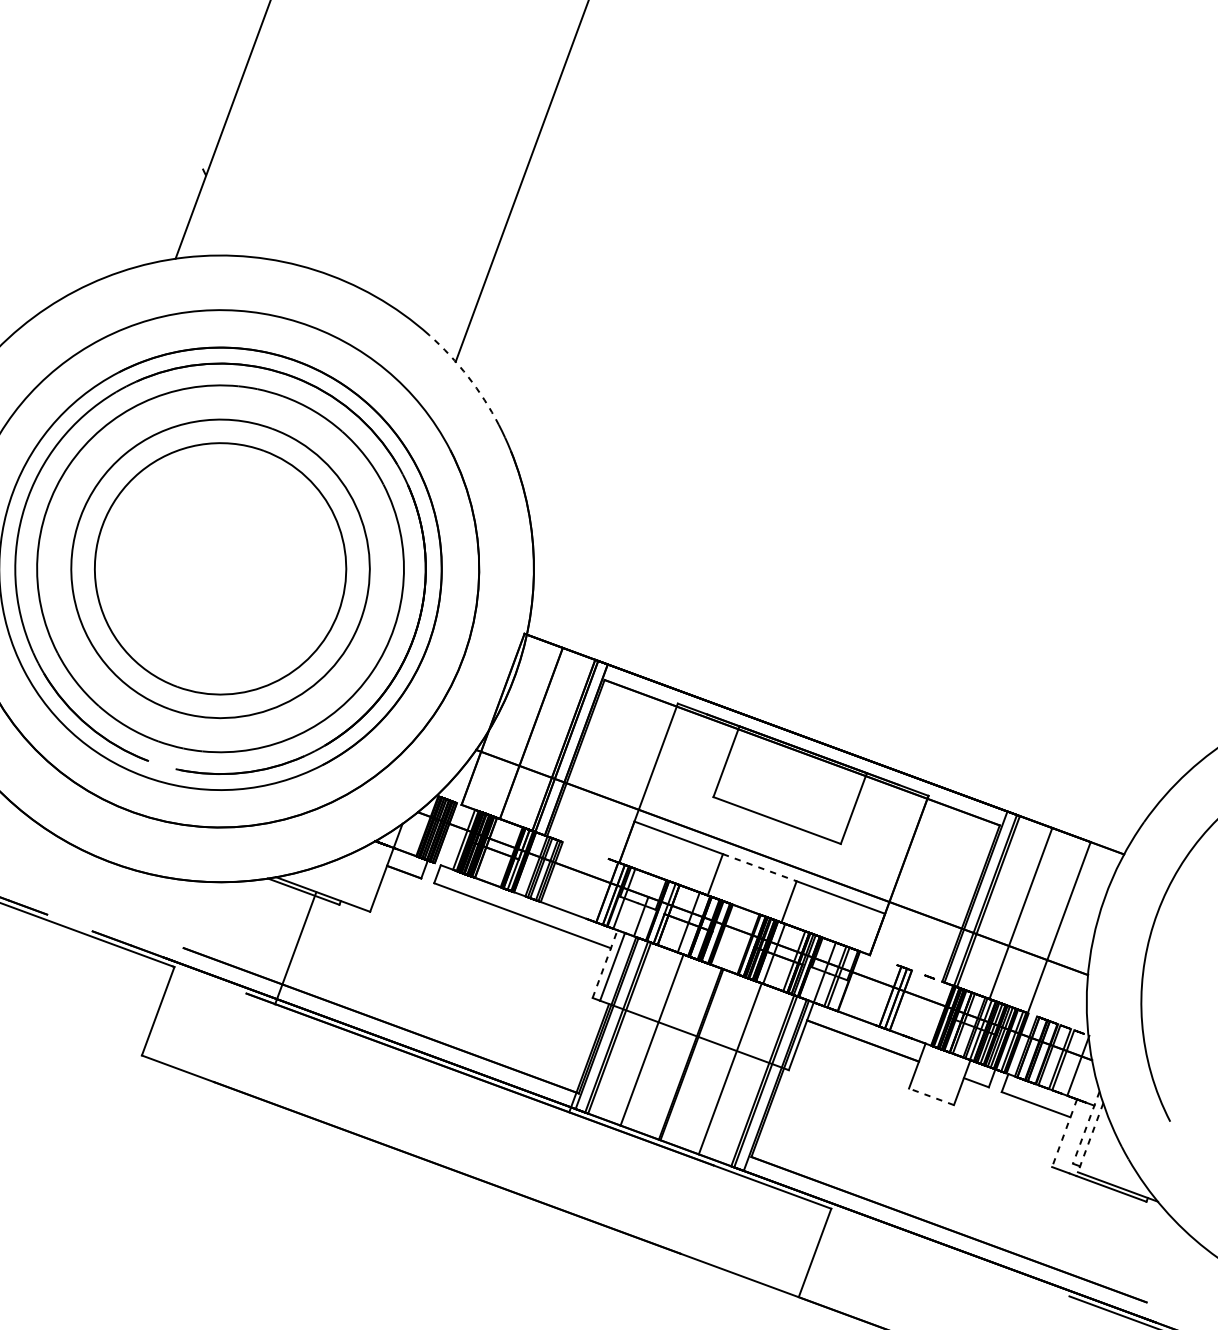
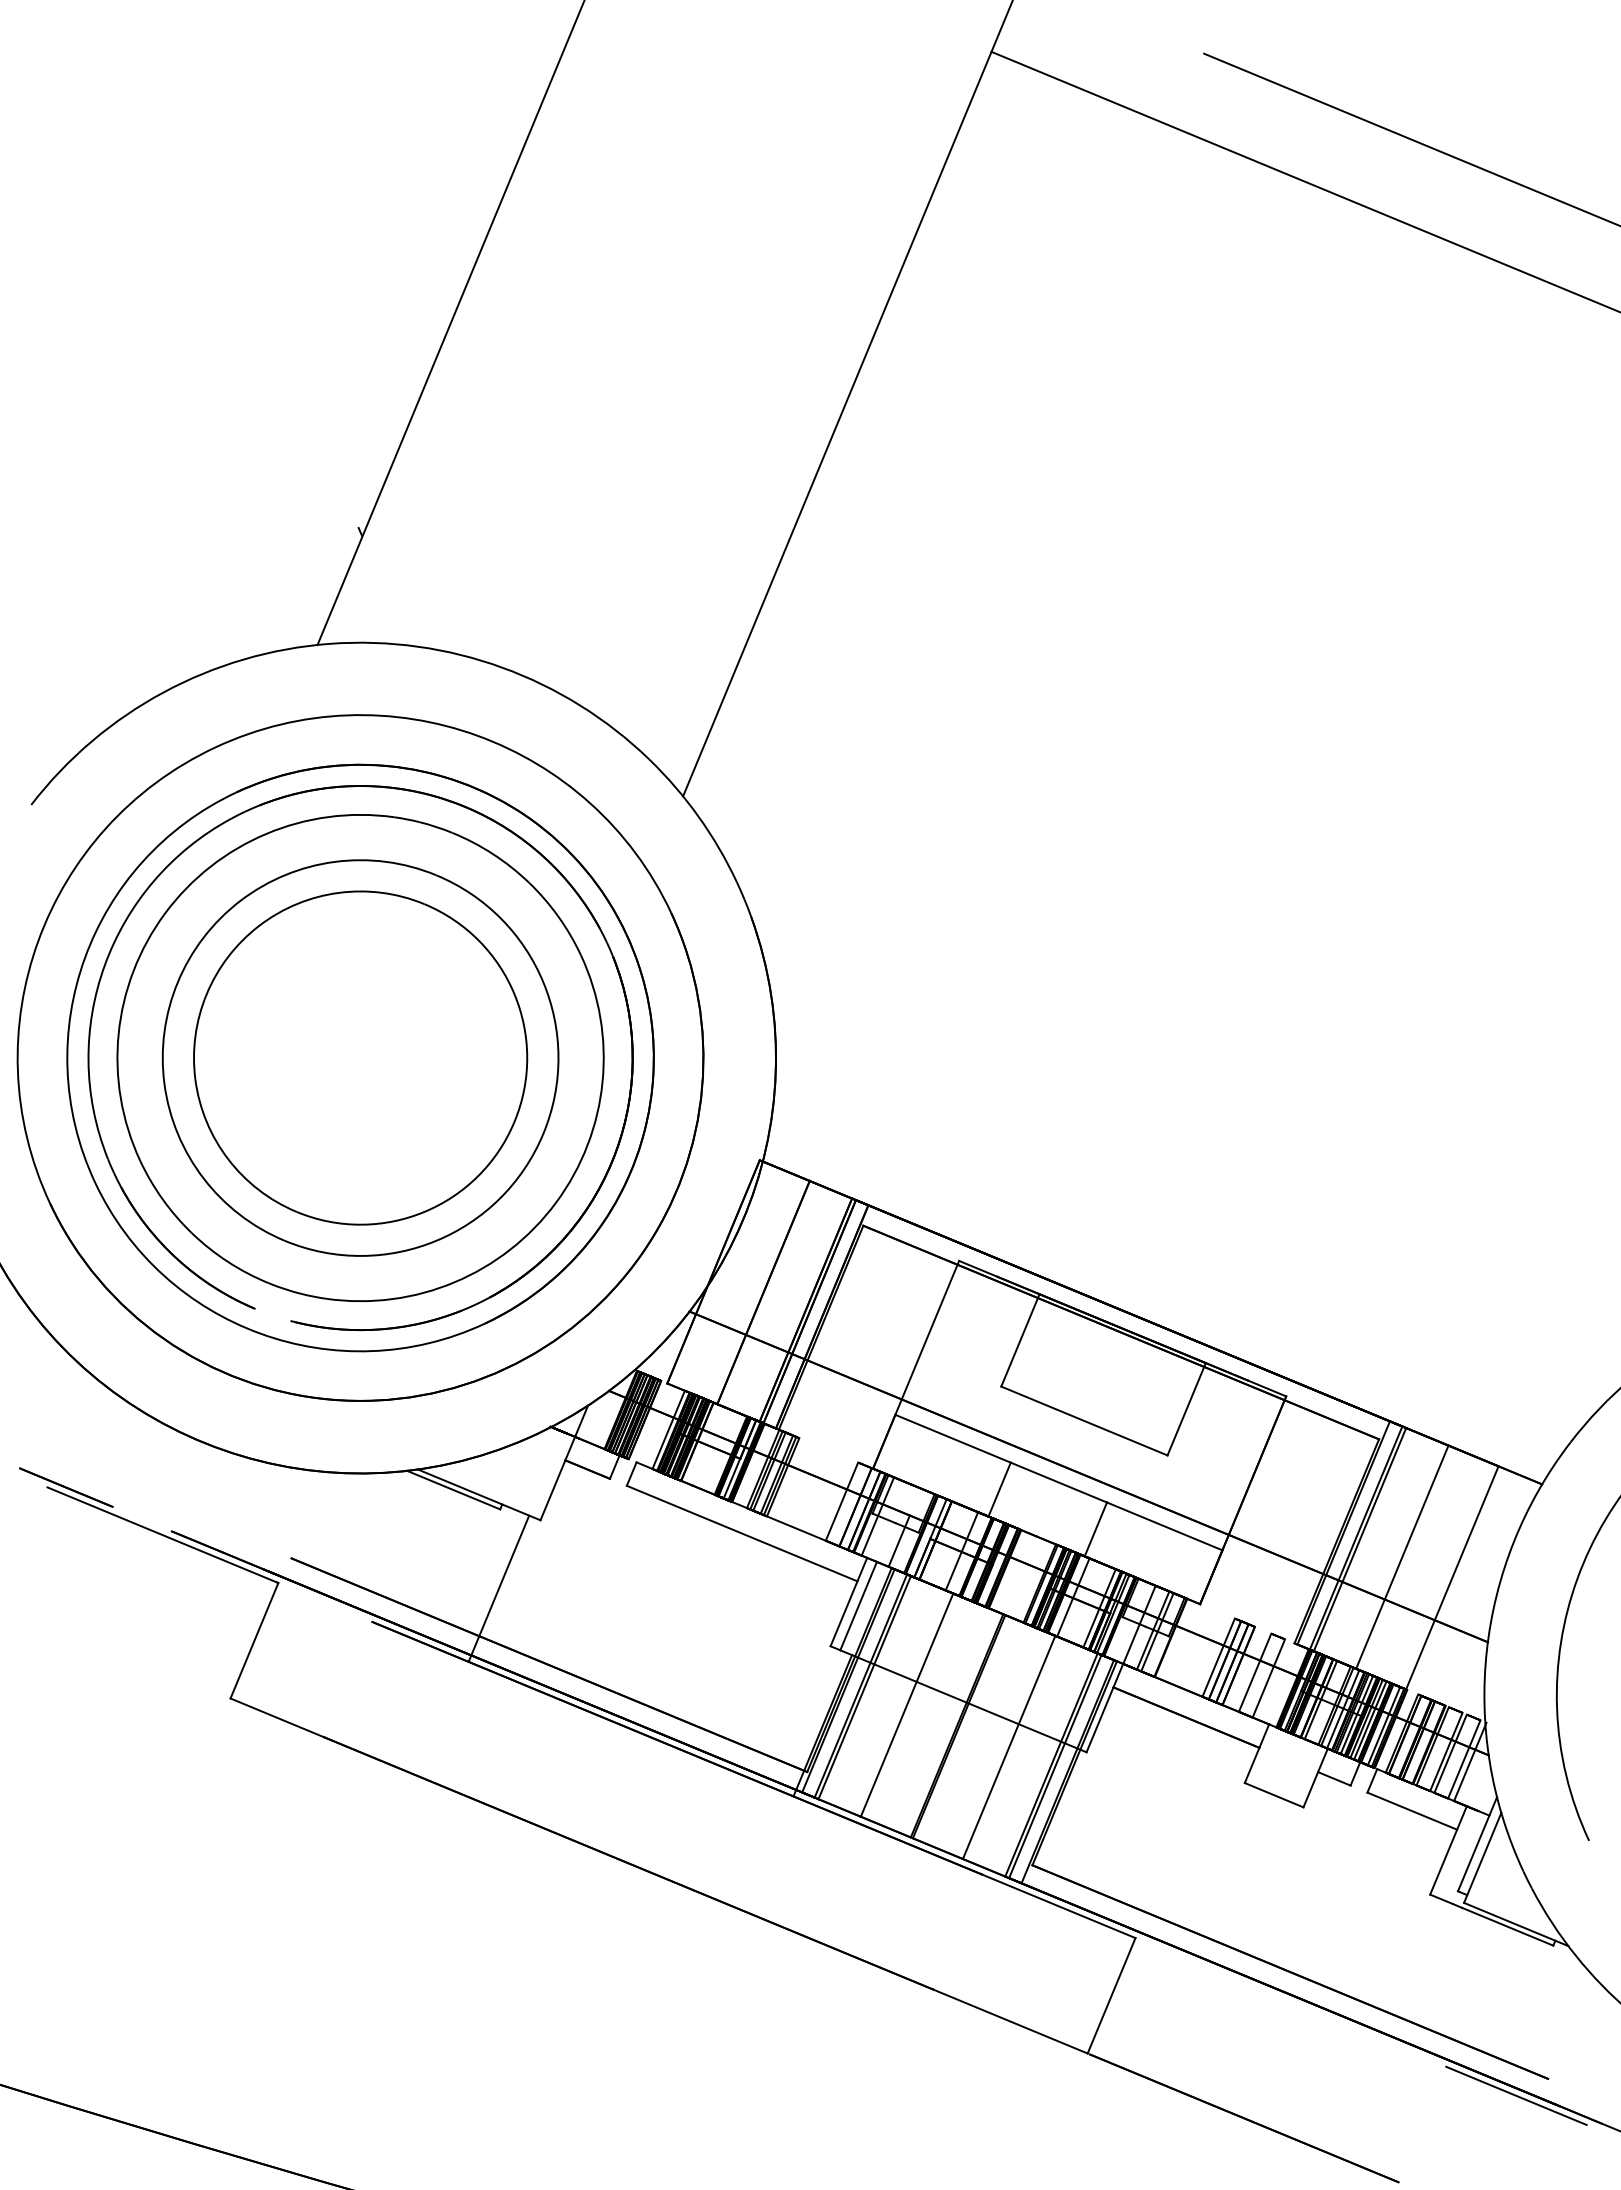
arc: (467, 376) -> (698, 816), dashed -> solid
line: (760, 867) -> (1059, 1482), dashed -> solid
line: (596, 888) -> (841, 1501), added
line: (295, 948) -> (498, 1588), moved
line: (604, 964) -> (848, 1602), dashed -> solid
line: (885, 994) -> (1218, 1657), added
line: (912, 1004) -> (1254, 1672), added
line: (923, 1009) -> (1268, 1678), added
line: (1073, 1064) -> (1464, 1759), added
line: (931, 1097) -> (1274, 1795), dashed -> solid
line: (1086, 1127) -> (1477, 1844), dashed -> solid
line: (1064, 1133) -> (1448, 1850), dashed -> solid
line: (1090, 1137) -> (1482, 1857), dashed -> solid

